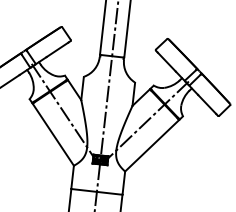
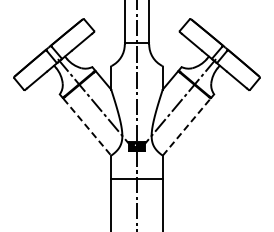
line: (53, 135) -> (87, 127), solid -> dashed
line: (151, 145) -> (186, 126), solid -> dashed

